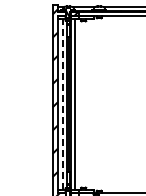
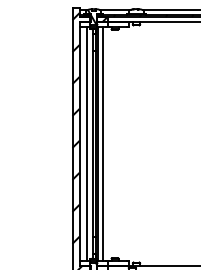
line: (62, 104) -> (86, 143), dashed -> solid

